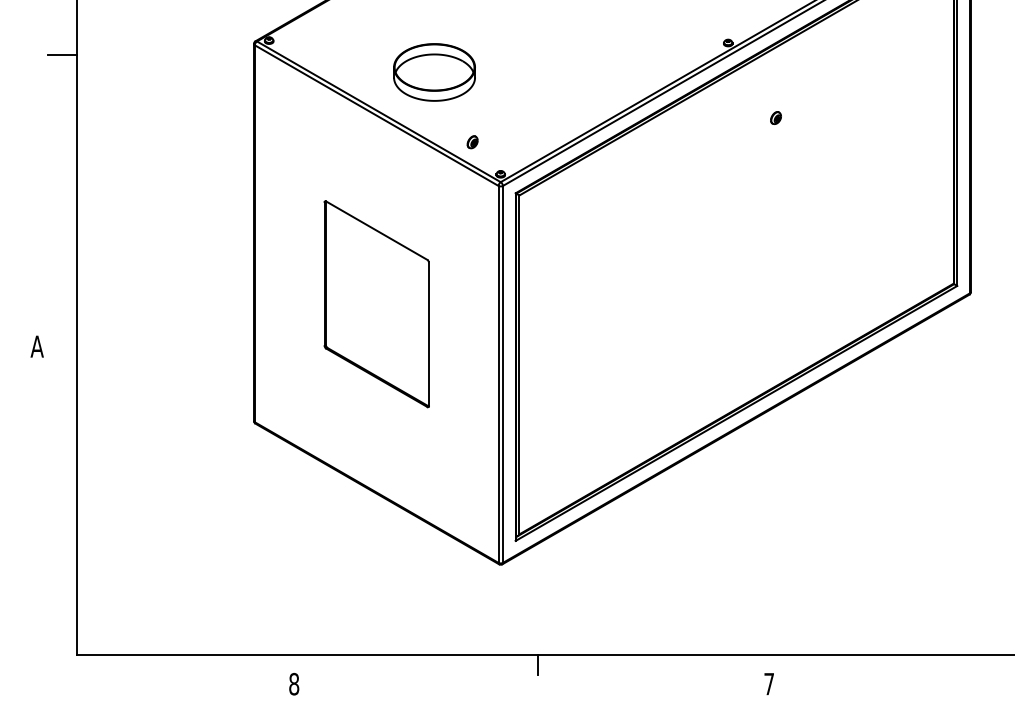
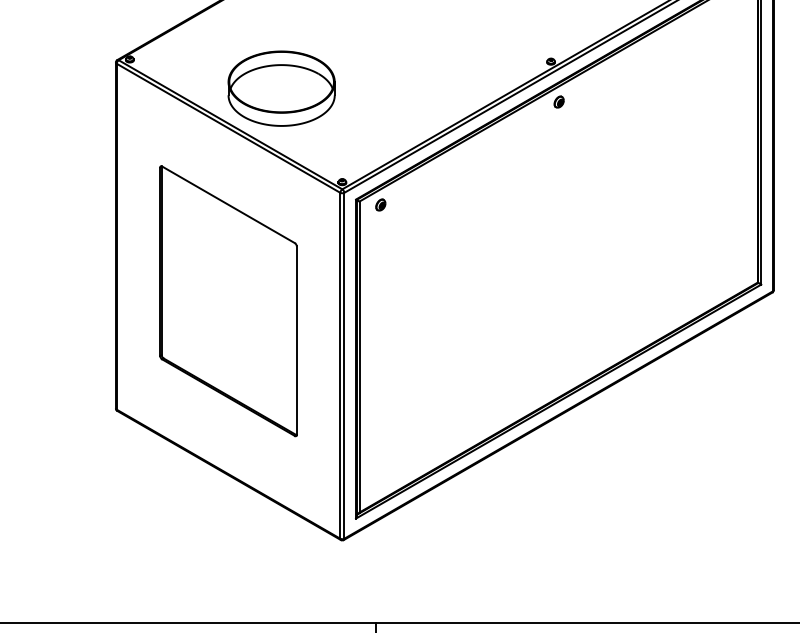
part: (434, 72) -> (281, 88), size x1.43
part: (775, 117) -> (558, 101), moved
part: (472, 142) -> (380, 205), moved
part: (376, 304) -> (228, 301), size x1.43

